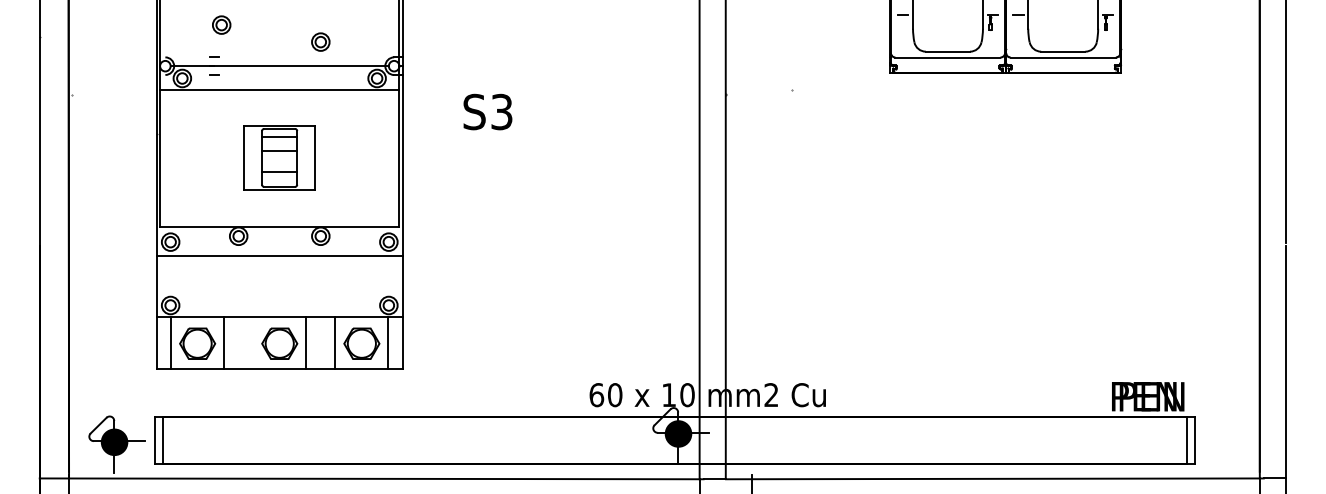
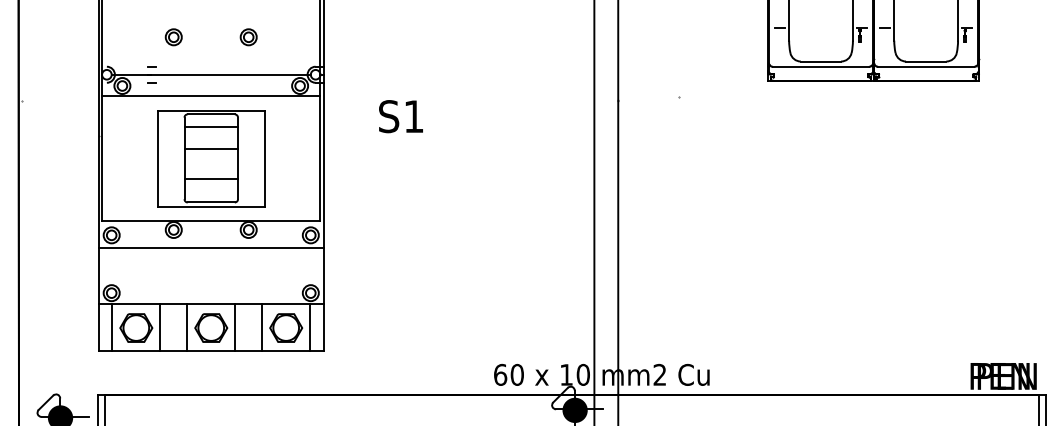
part: (221, 24) -> (173, 36), moved
part: (320, 41) -> (248, 36), moved
text: (501, 111) -> (413, 116), S3 -> S1
part: (279, 157) -> (211, 158), size x1.67
line: (253, 342) -> (187, 326), added

